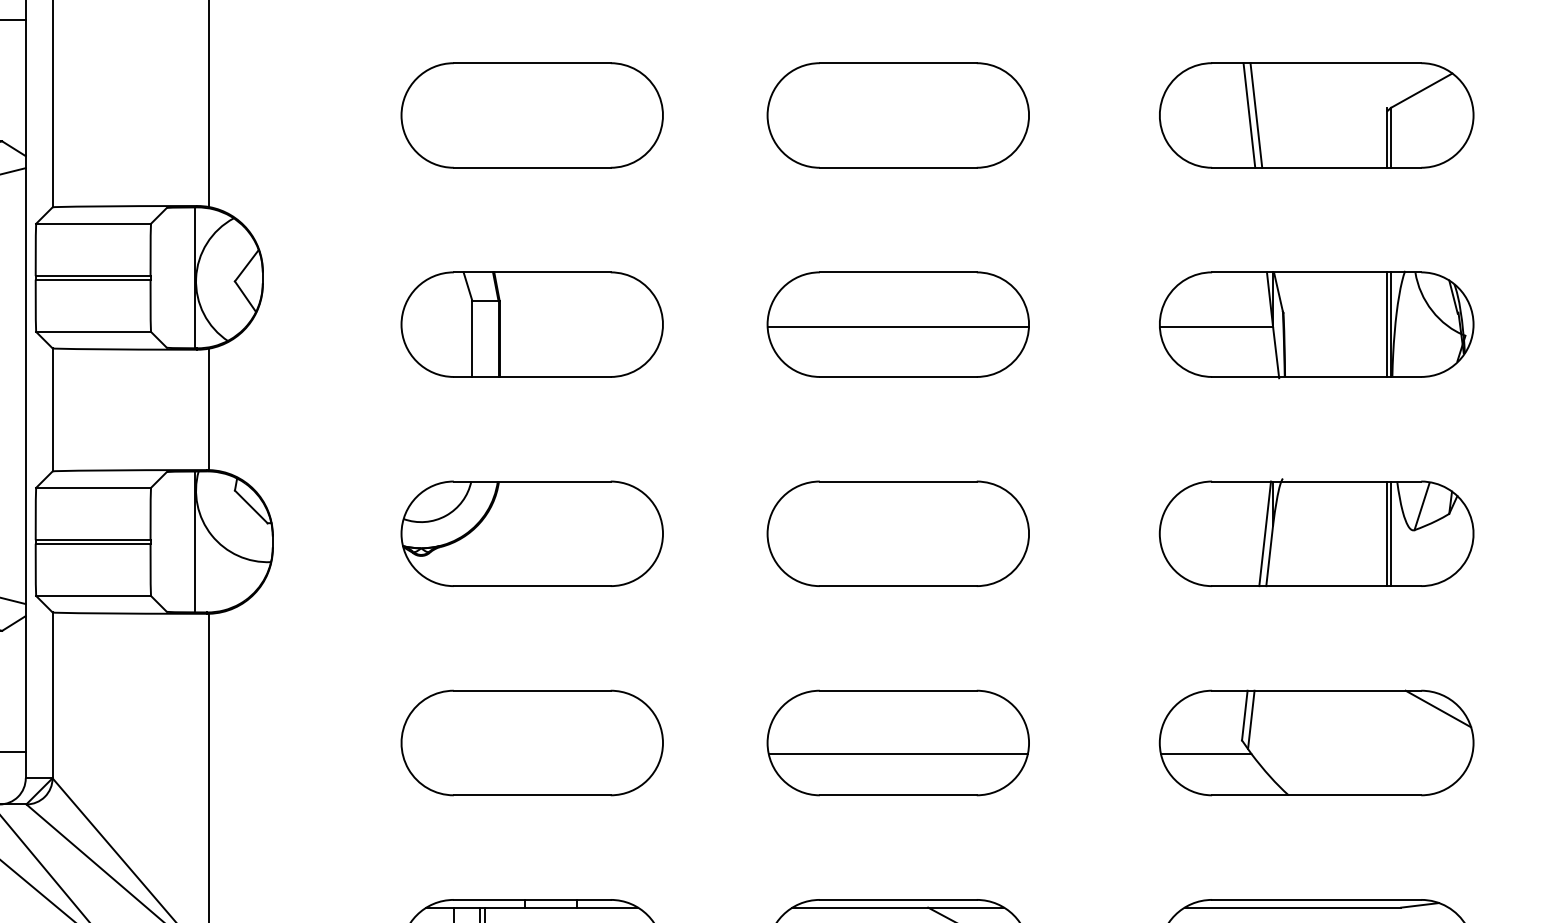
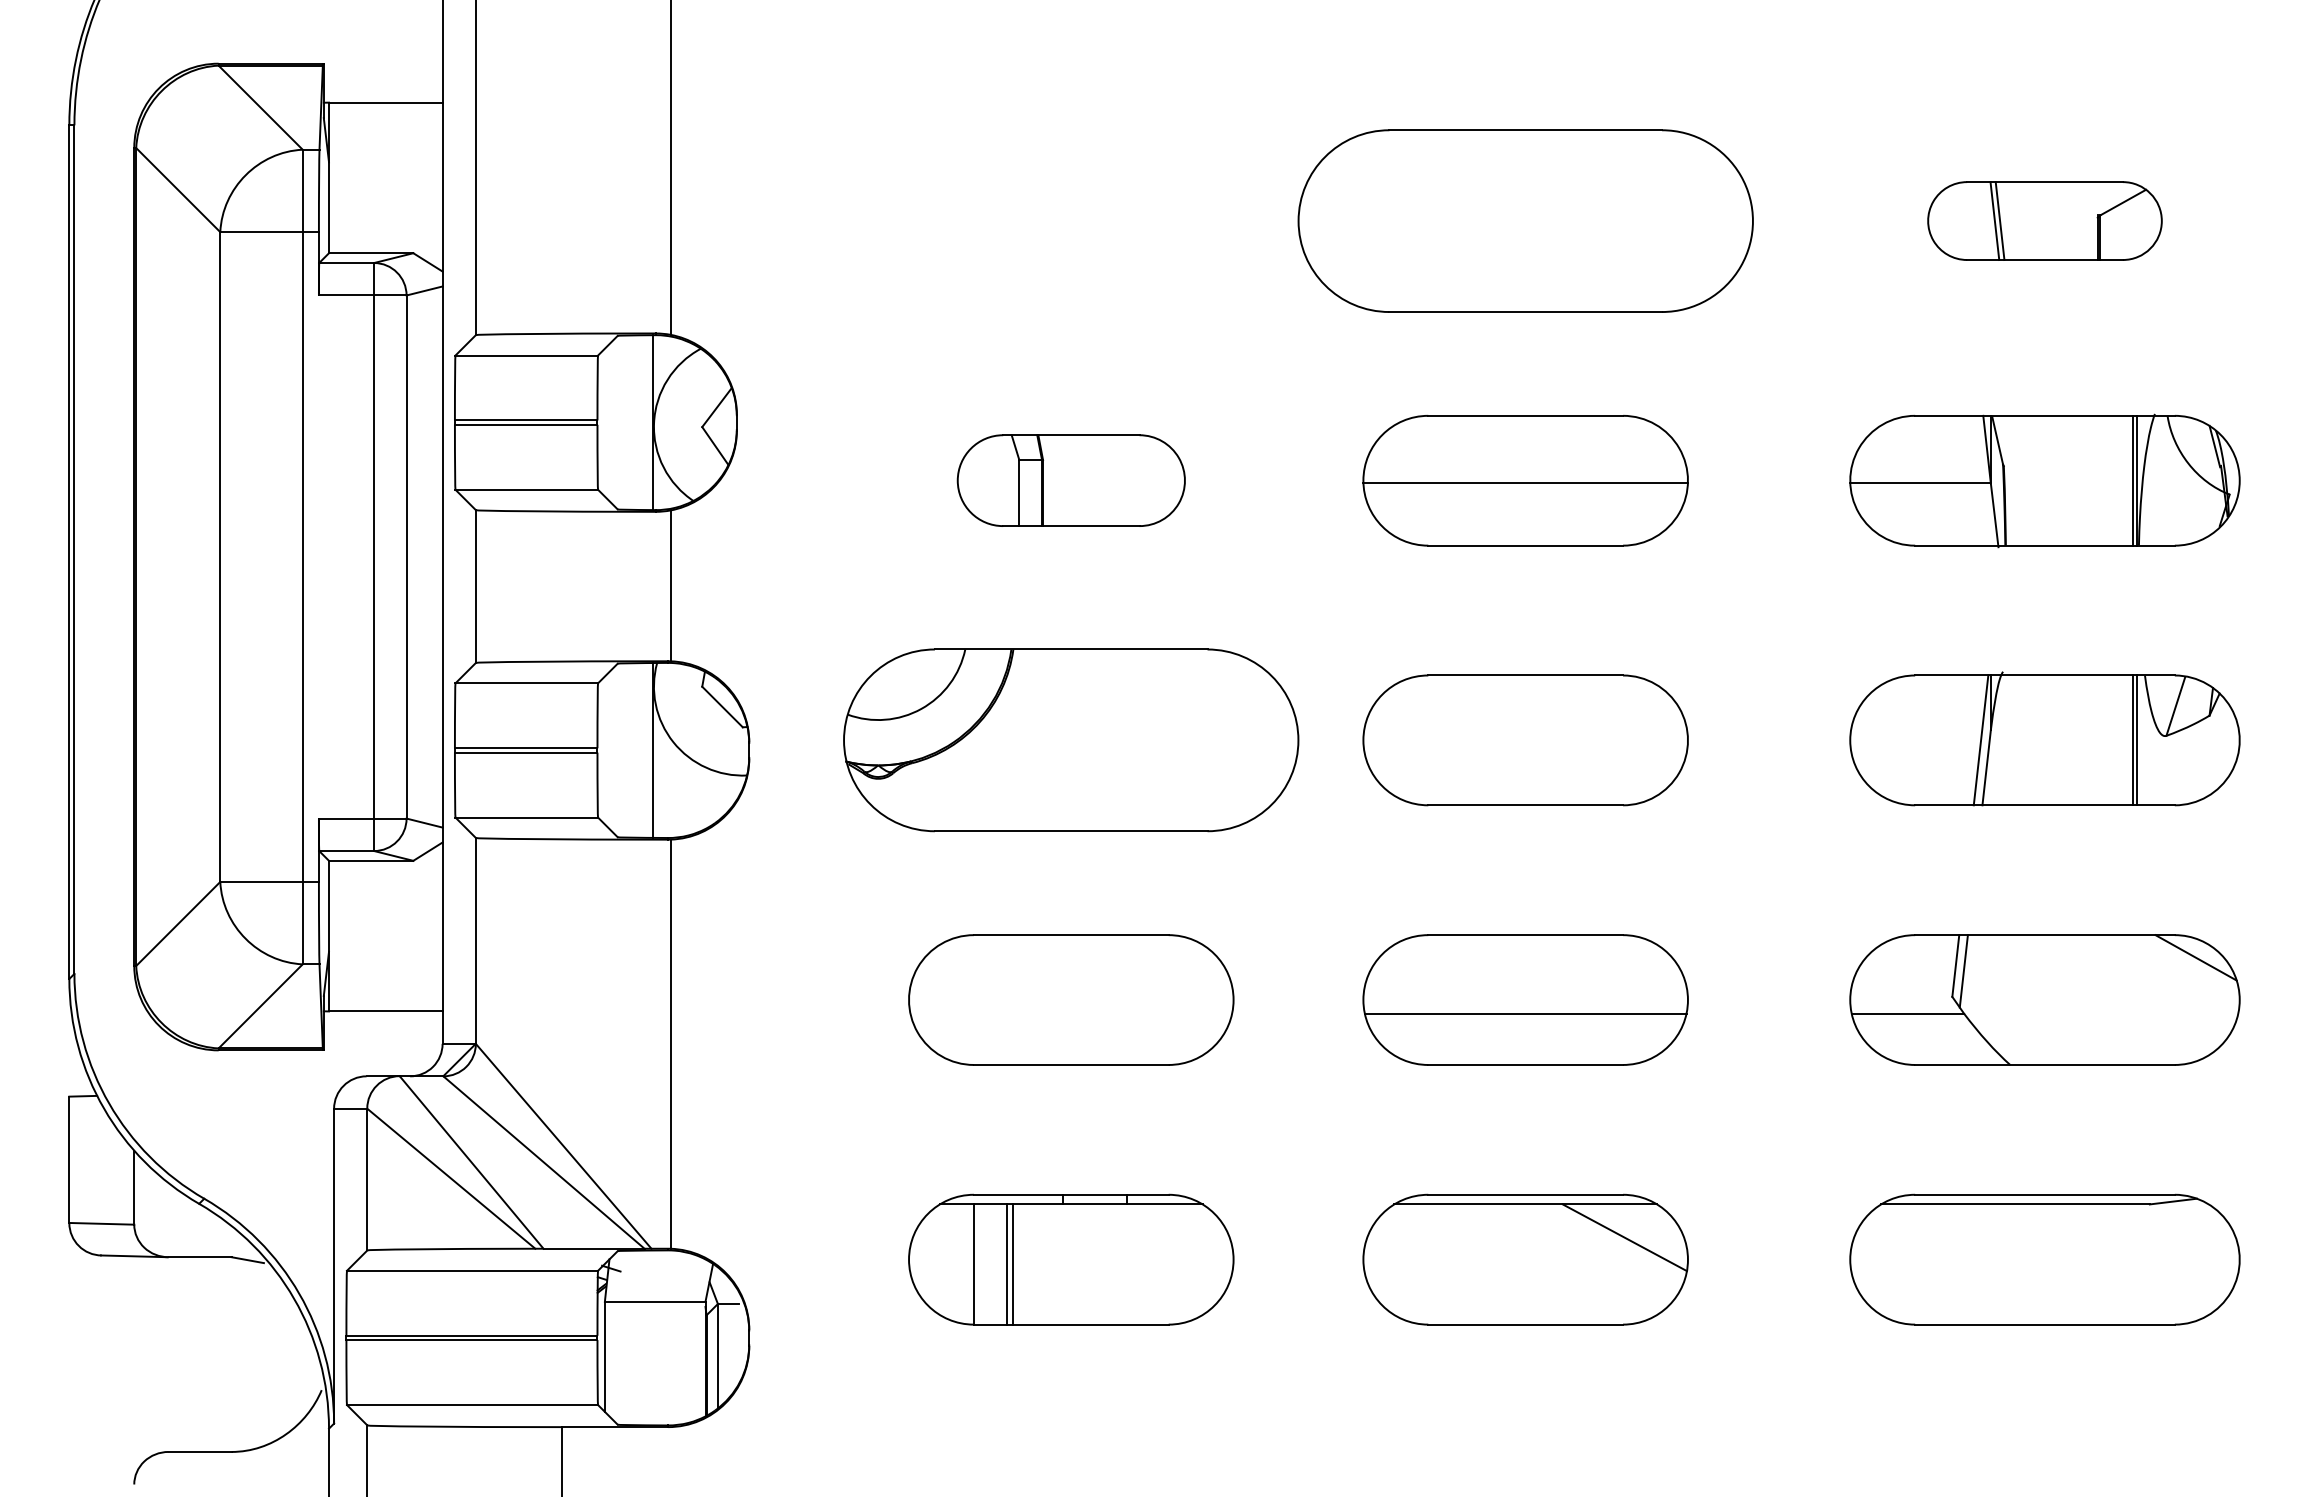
part: (532, 115) -> (1071, 220), removed
part: (898, 115) -> (1525, 220), size x1.4
part: (1316, 115) -> (2044, 220), size x0.6
part: (532, 324) -> (1071, 480), size x0.7
part: (532, 533) -> (1071, 740), size x1.4

